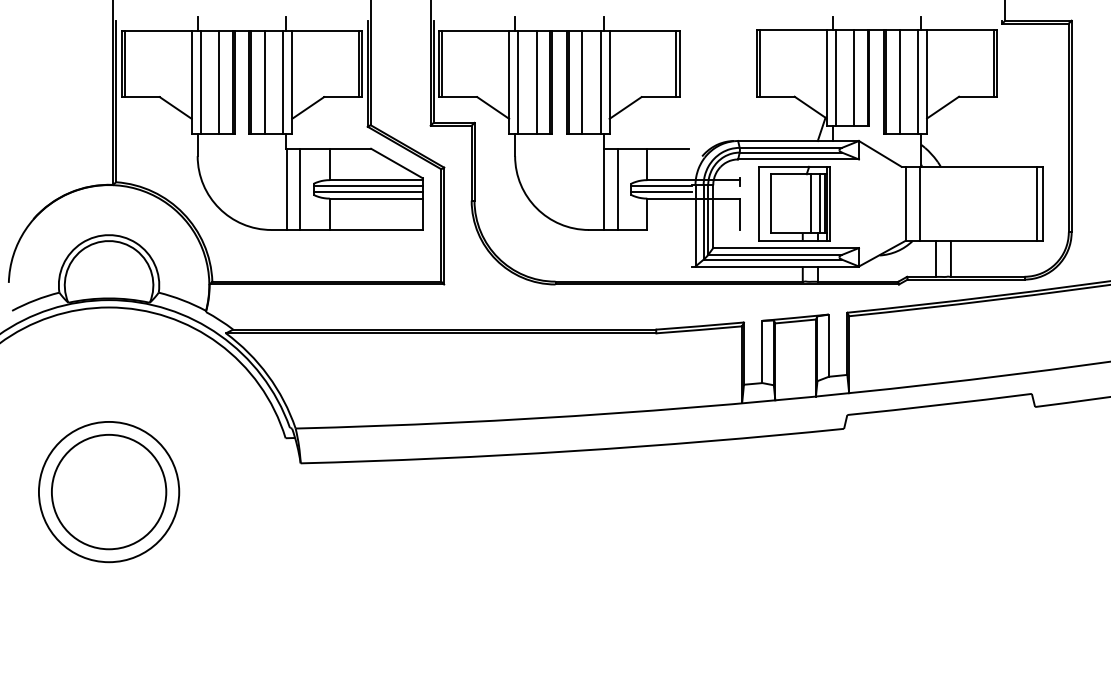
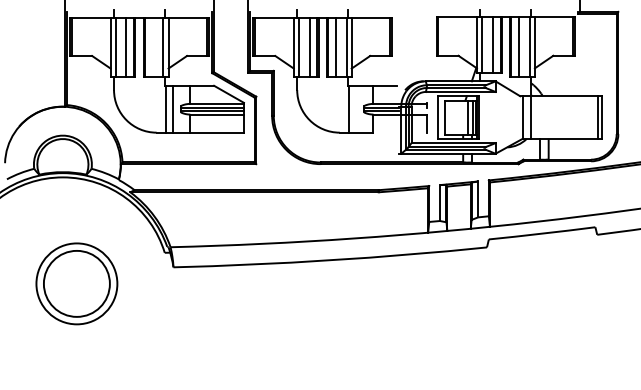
line: (264, 82) -> (152, 47), removed
line: (617, 188) -> (356, 108), removed
part: (108, 491) -> (76, 283), moved

